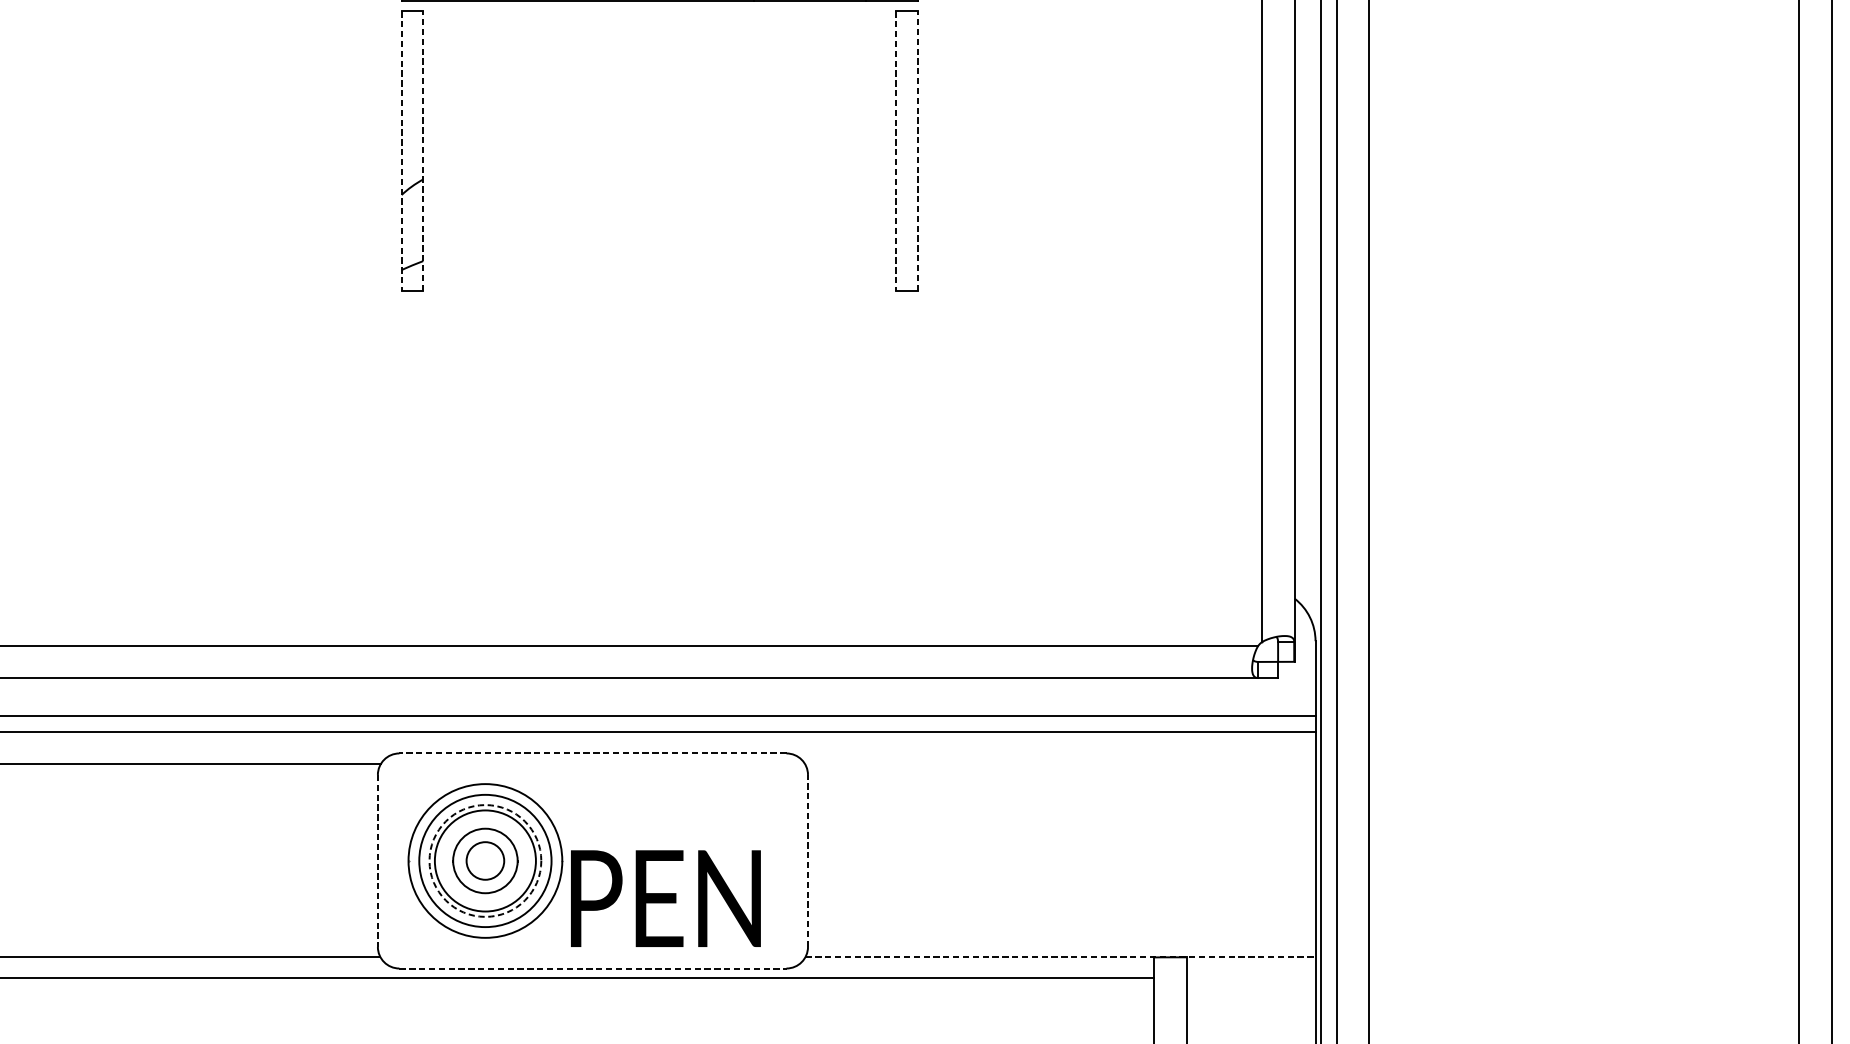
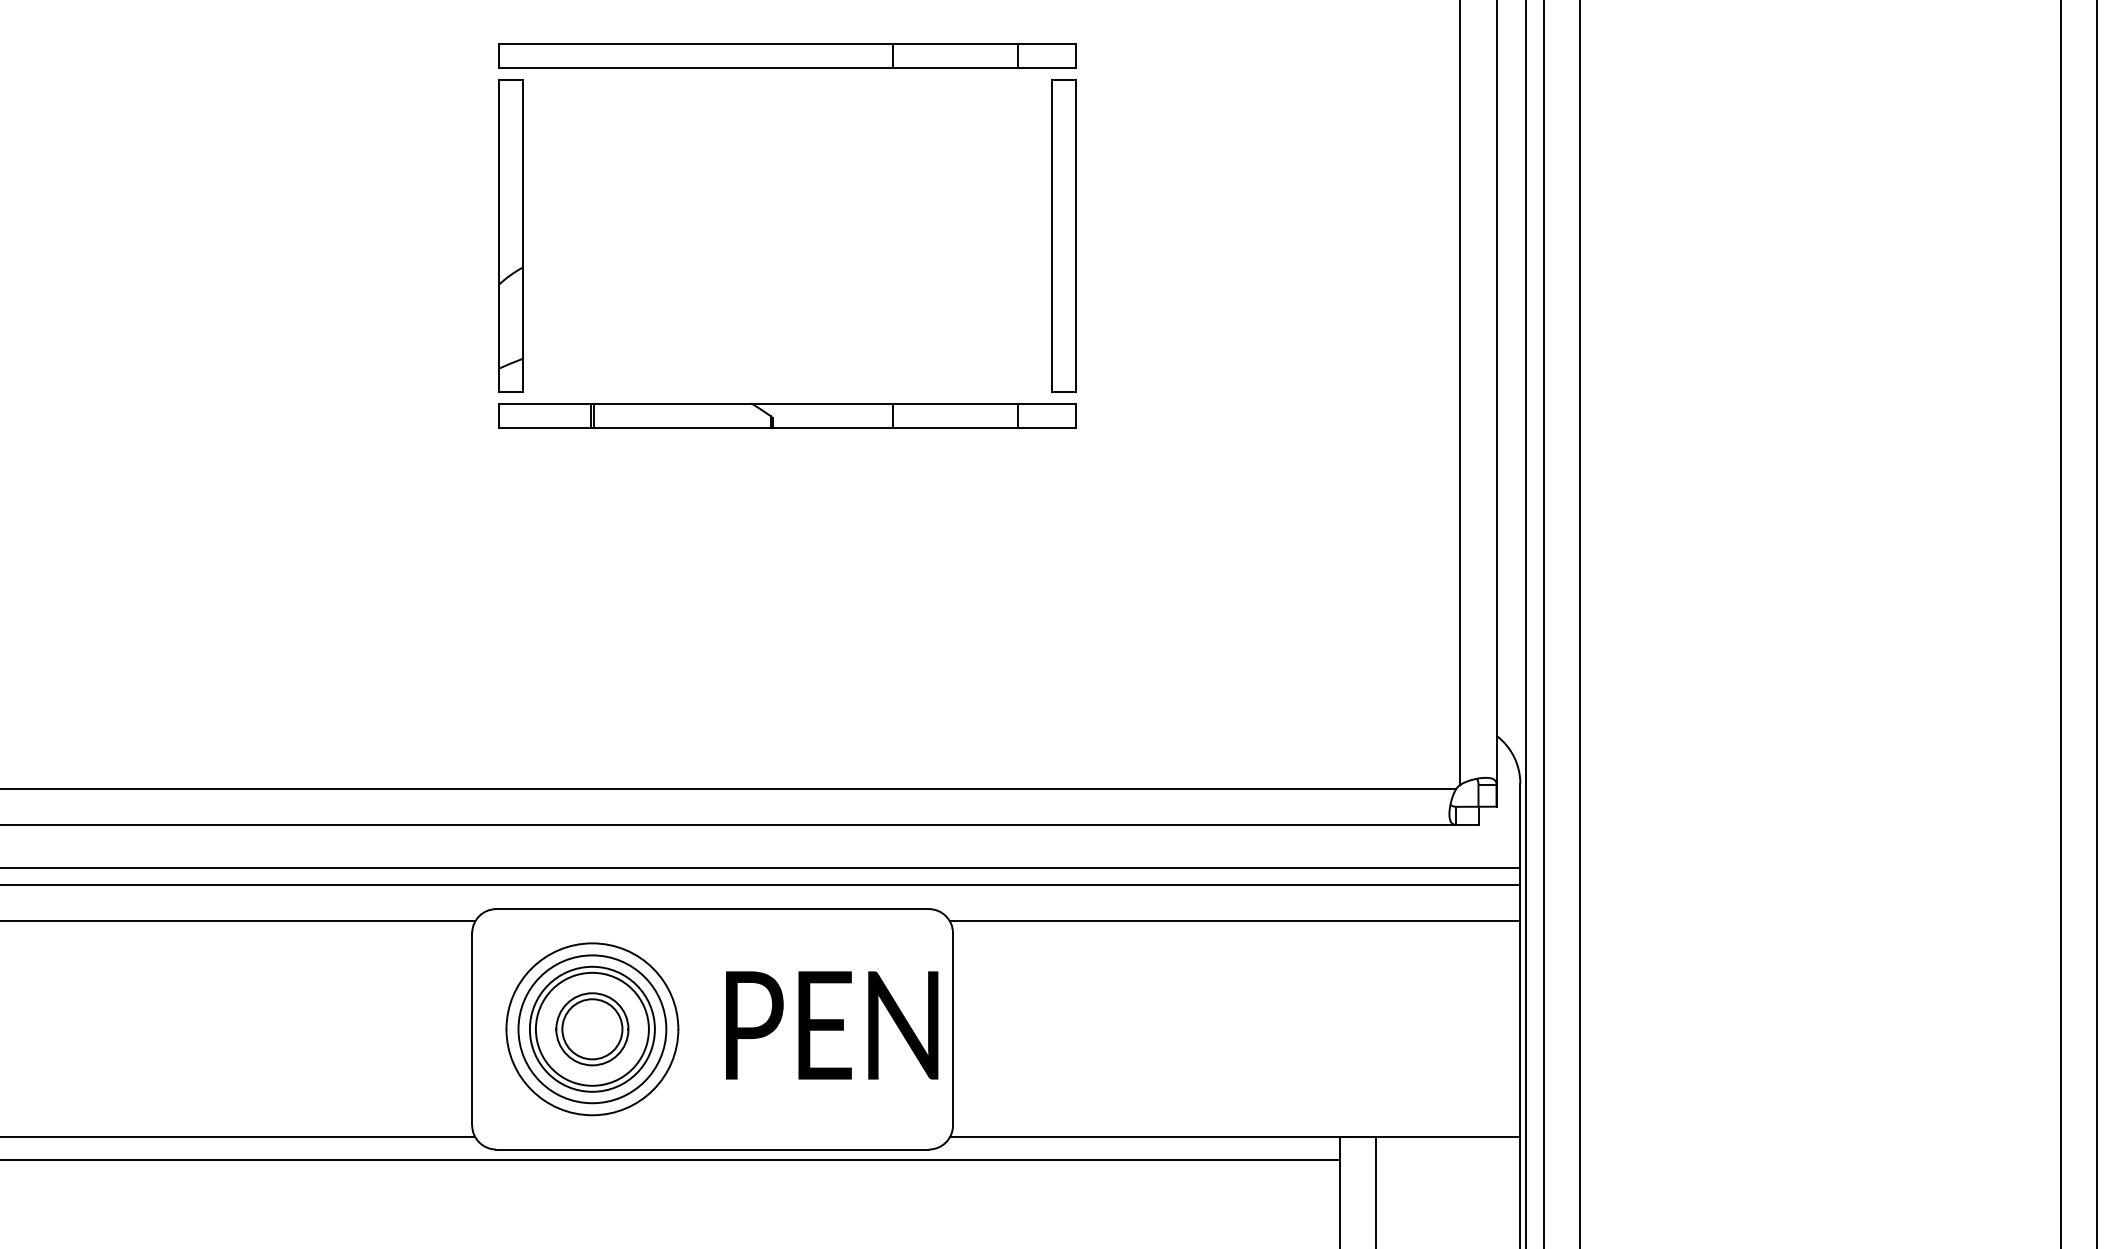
line: (422, 150) -> (522, 235), dashed -> solid
line: (917, 150) -> (1075, 235), dashed -> solid
line: (401, 151) -> (498, 236), dashed -> solid
line: (896, 151) -> (1051, 236), dashed -> solid
part: (659, 311) -> (787, 415), added
line: (592, 753) -> (712, 909), dashed -> solid
line: (1059, 764) -> (1234, 921), added
circle: (484, 860) -> (591, 1028), dashed -> solid
line: (808, 860) -> (953, 1028), dashed -> solid
line: (378, 861) -> (472, 1029), dashed -> solid
circle: (485, 861) -> (592, 1029), size x1.43
text: (666, 898) -> (832, 1025), moved
line: (1060, 957) -> (1235, 1137), dashed -> solid
line: (593, 968) -> (713, 1149), dashed -> solid

